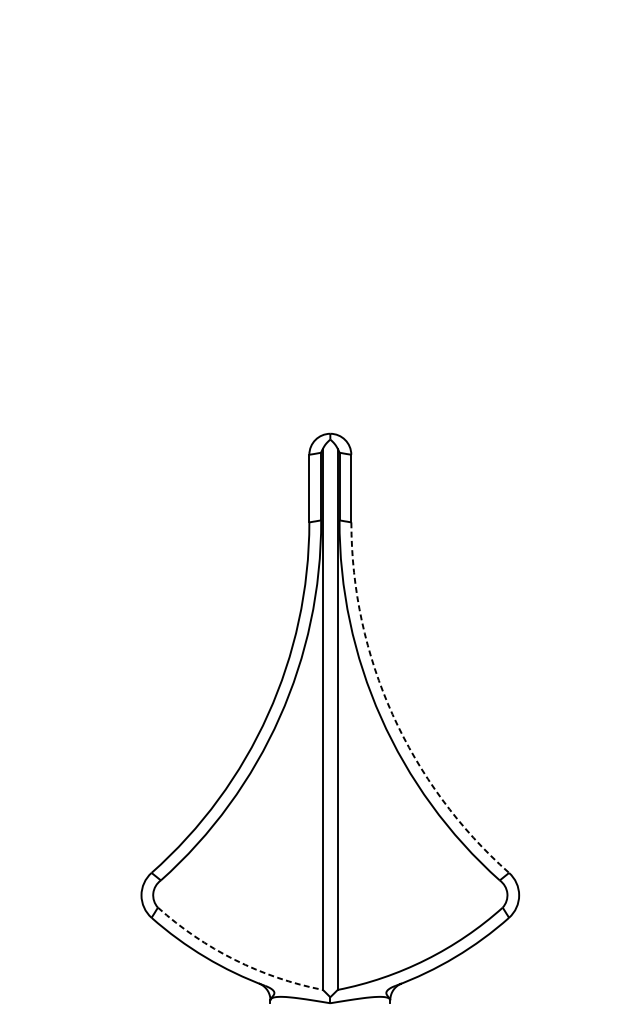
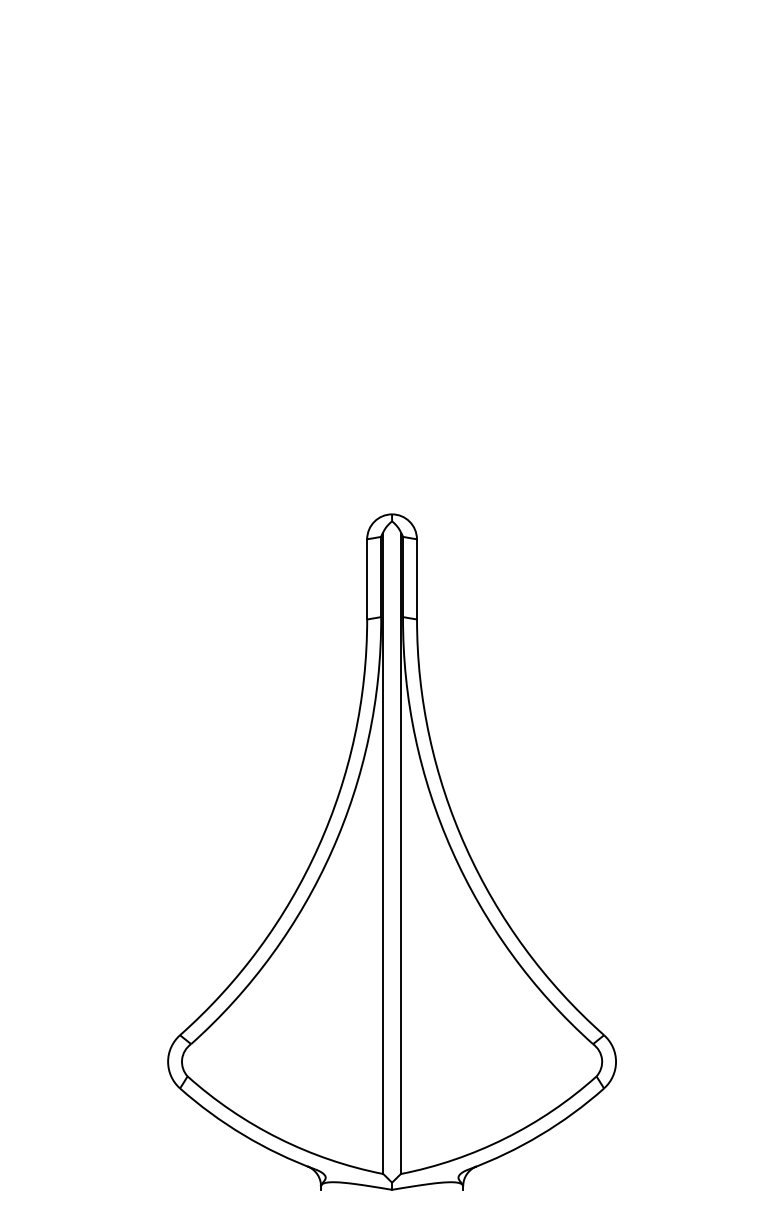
arc: (392, 714) -> (465, 847), dashed -> solid
arc: (234, 959) -> (278, 1138), dashed -> solid

